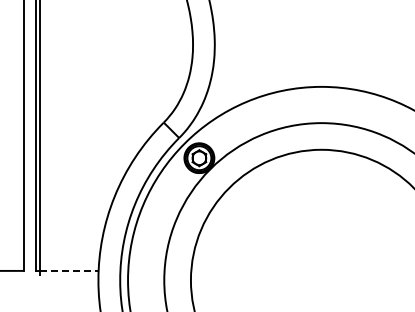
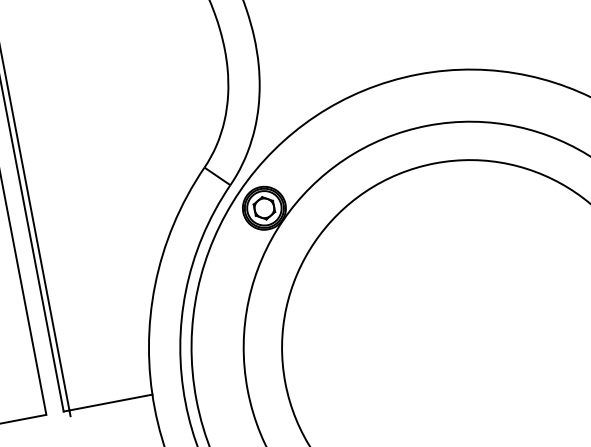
line: (69, 270) -> (111, 401), dashed -> solid

